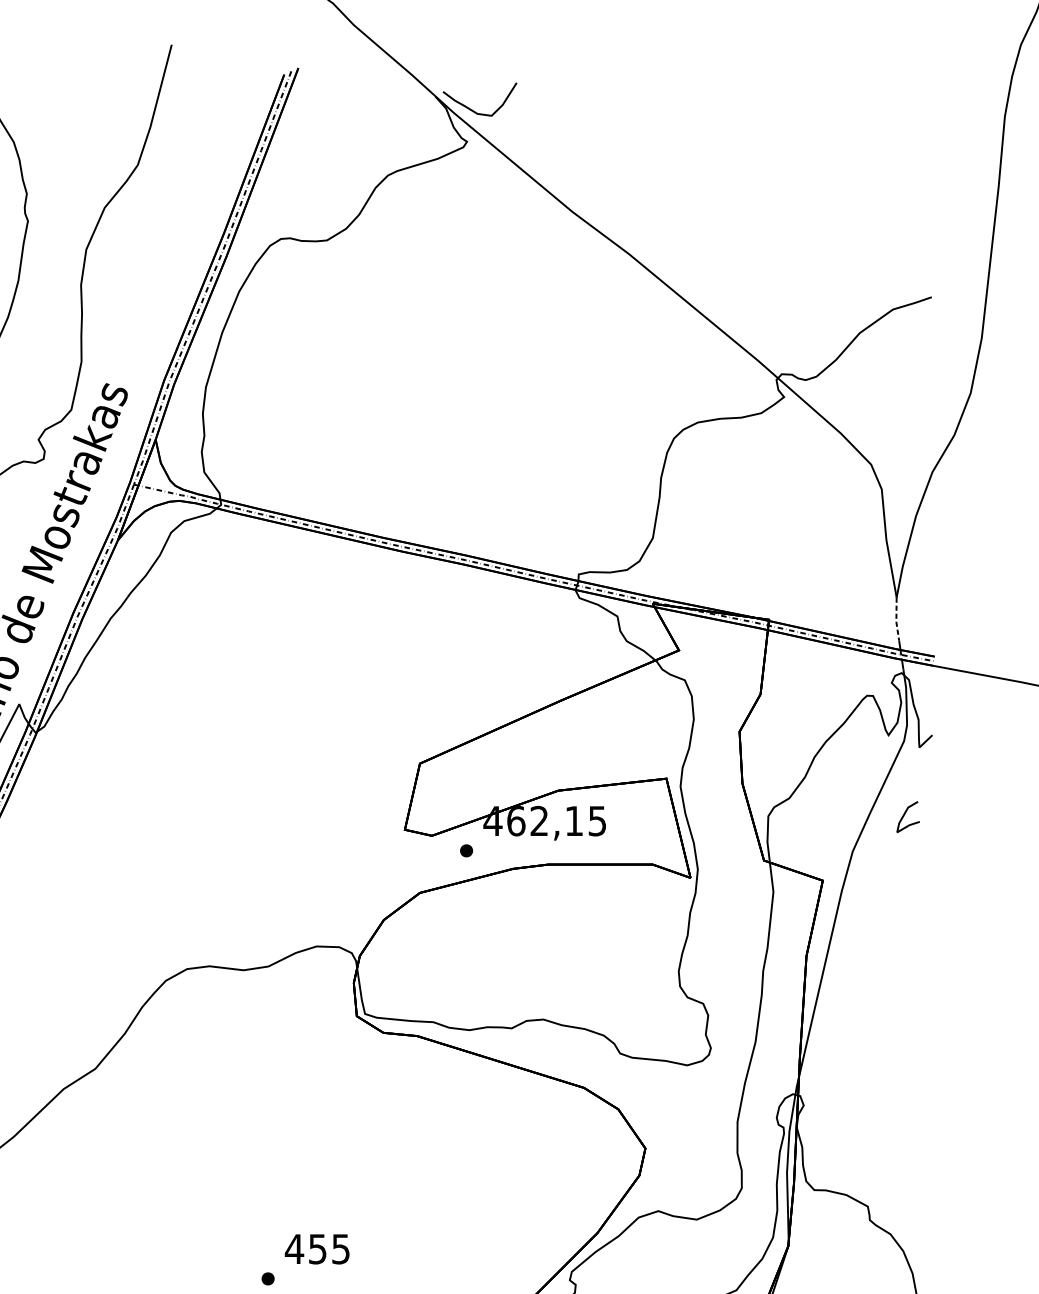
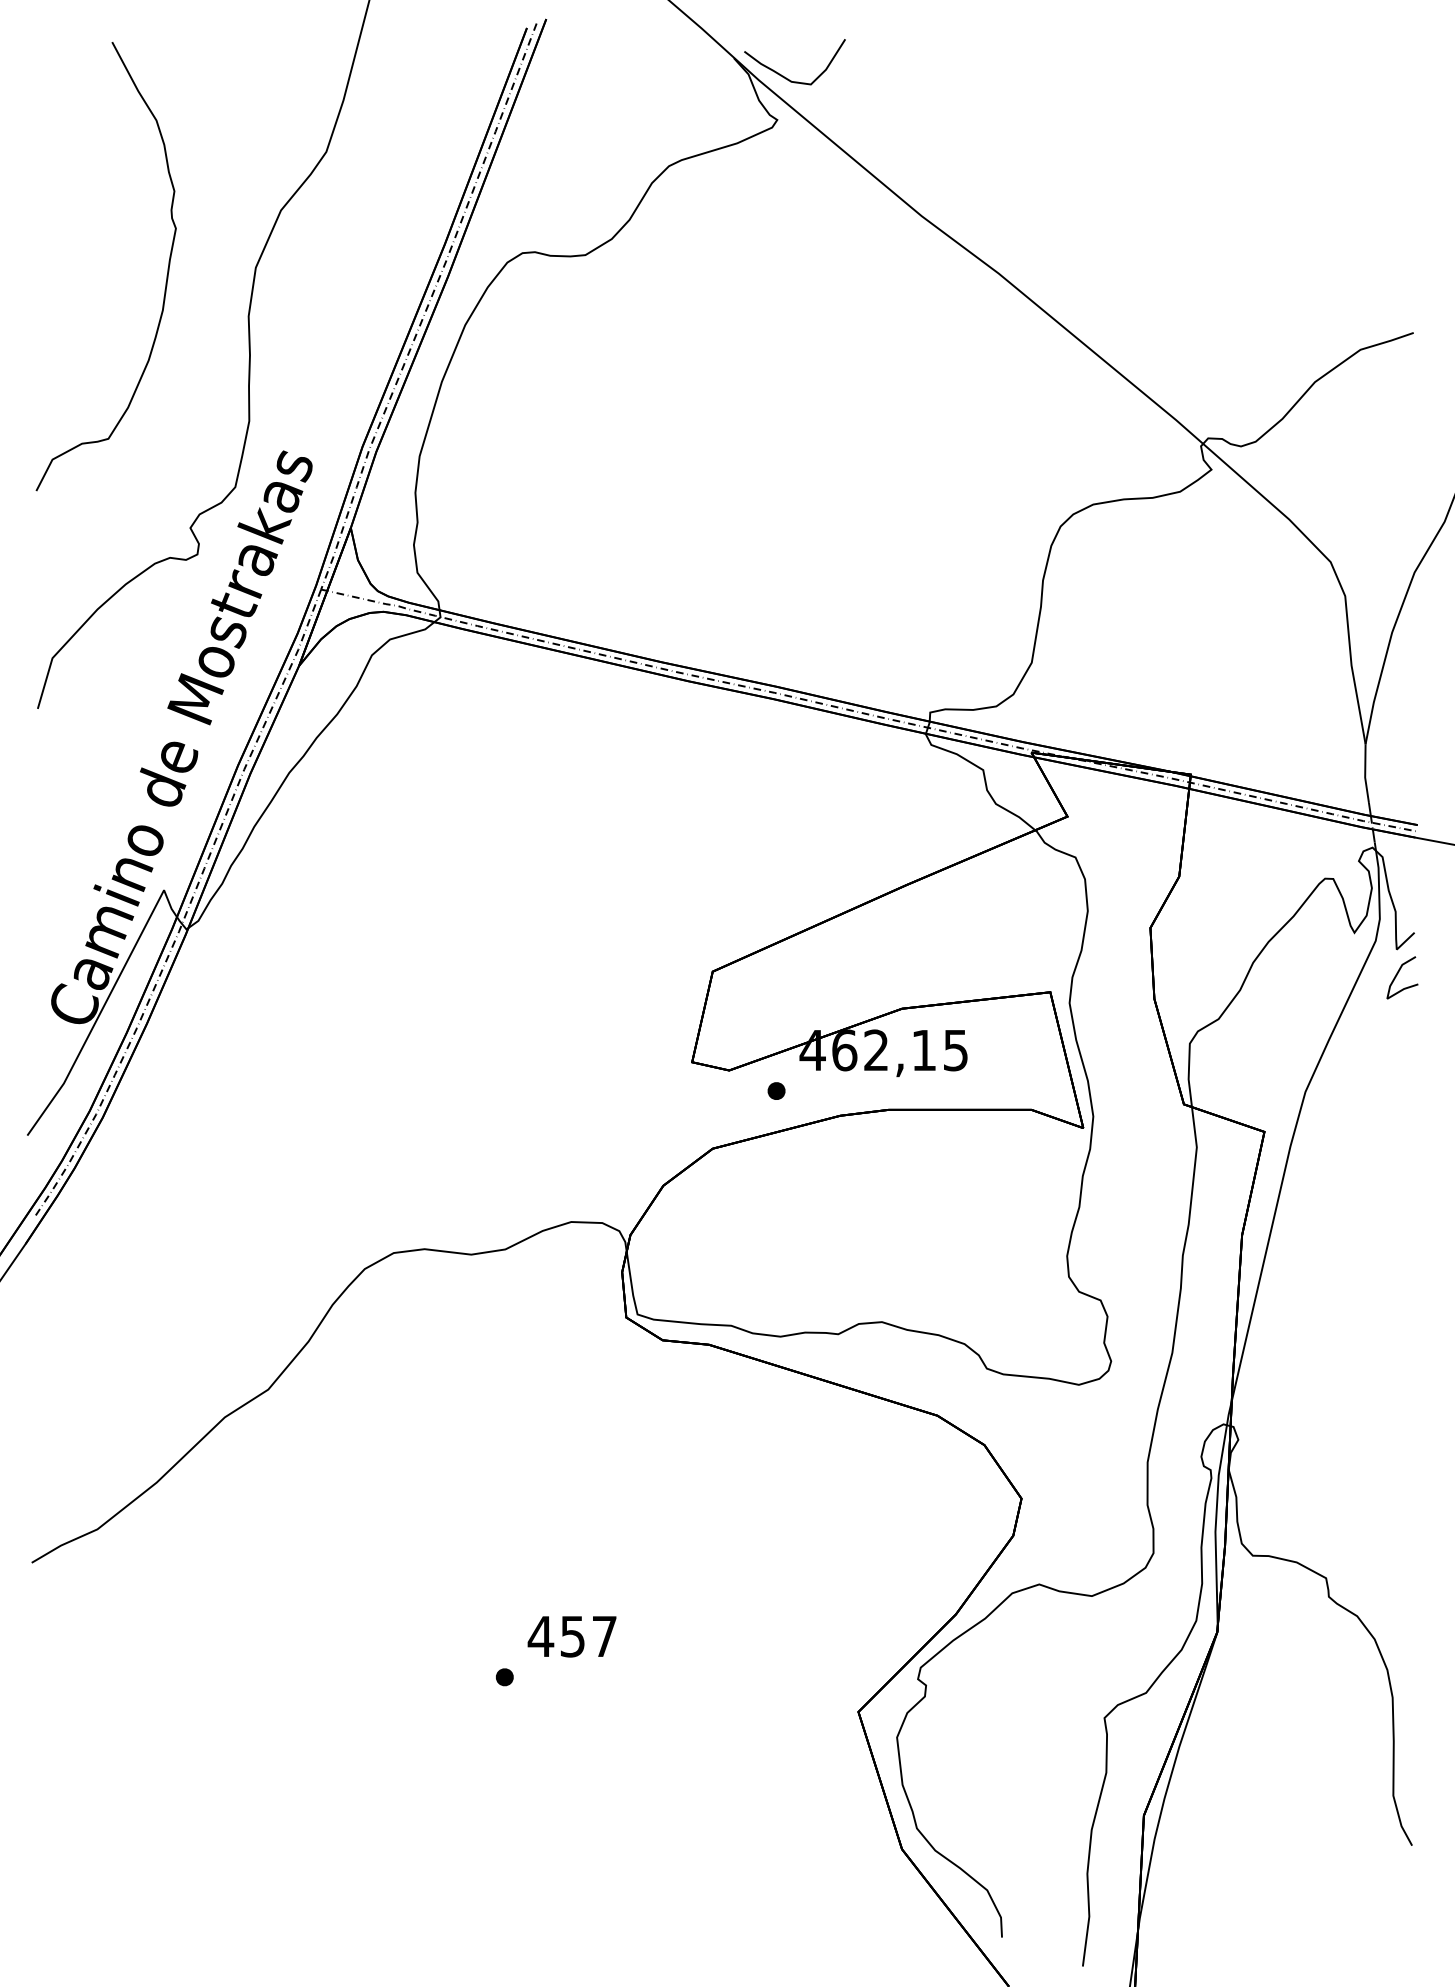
line: (896, 619) -> (1365, 774), dashed -> solid
curve: (904, 815) -> (1397, 975), moved
text: (340, 1249) -> (604, 1636), 455 -> 457

